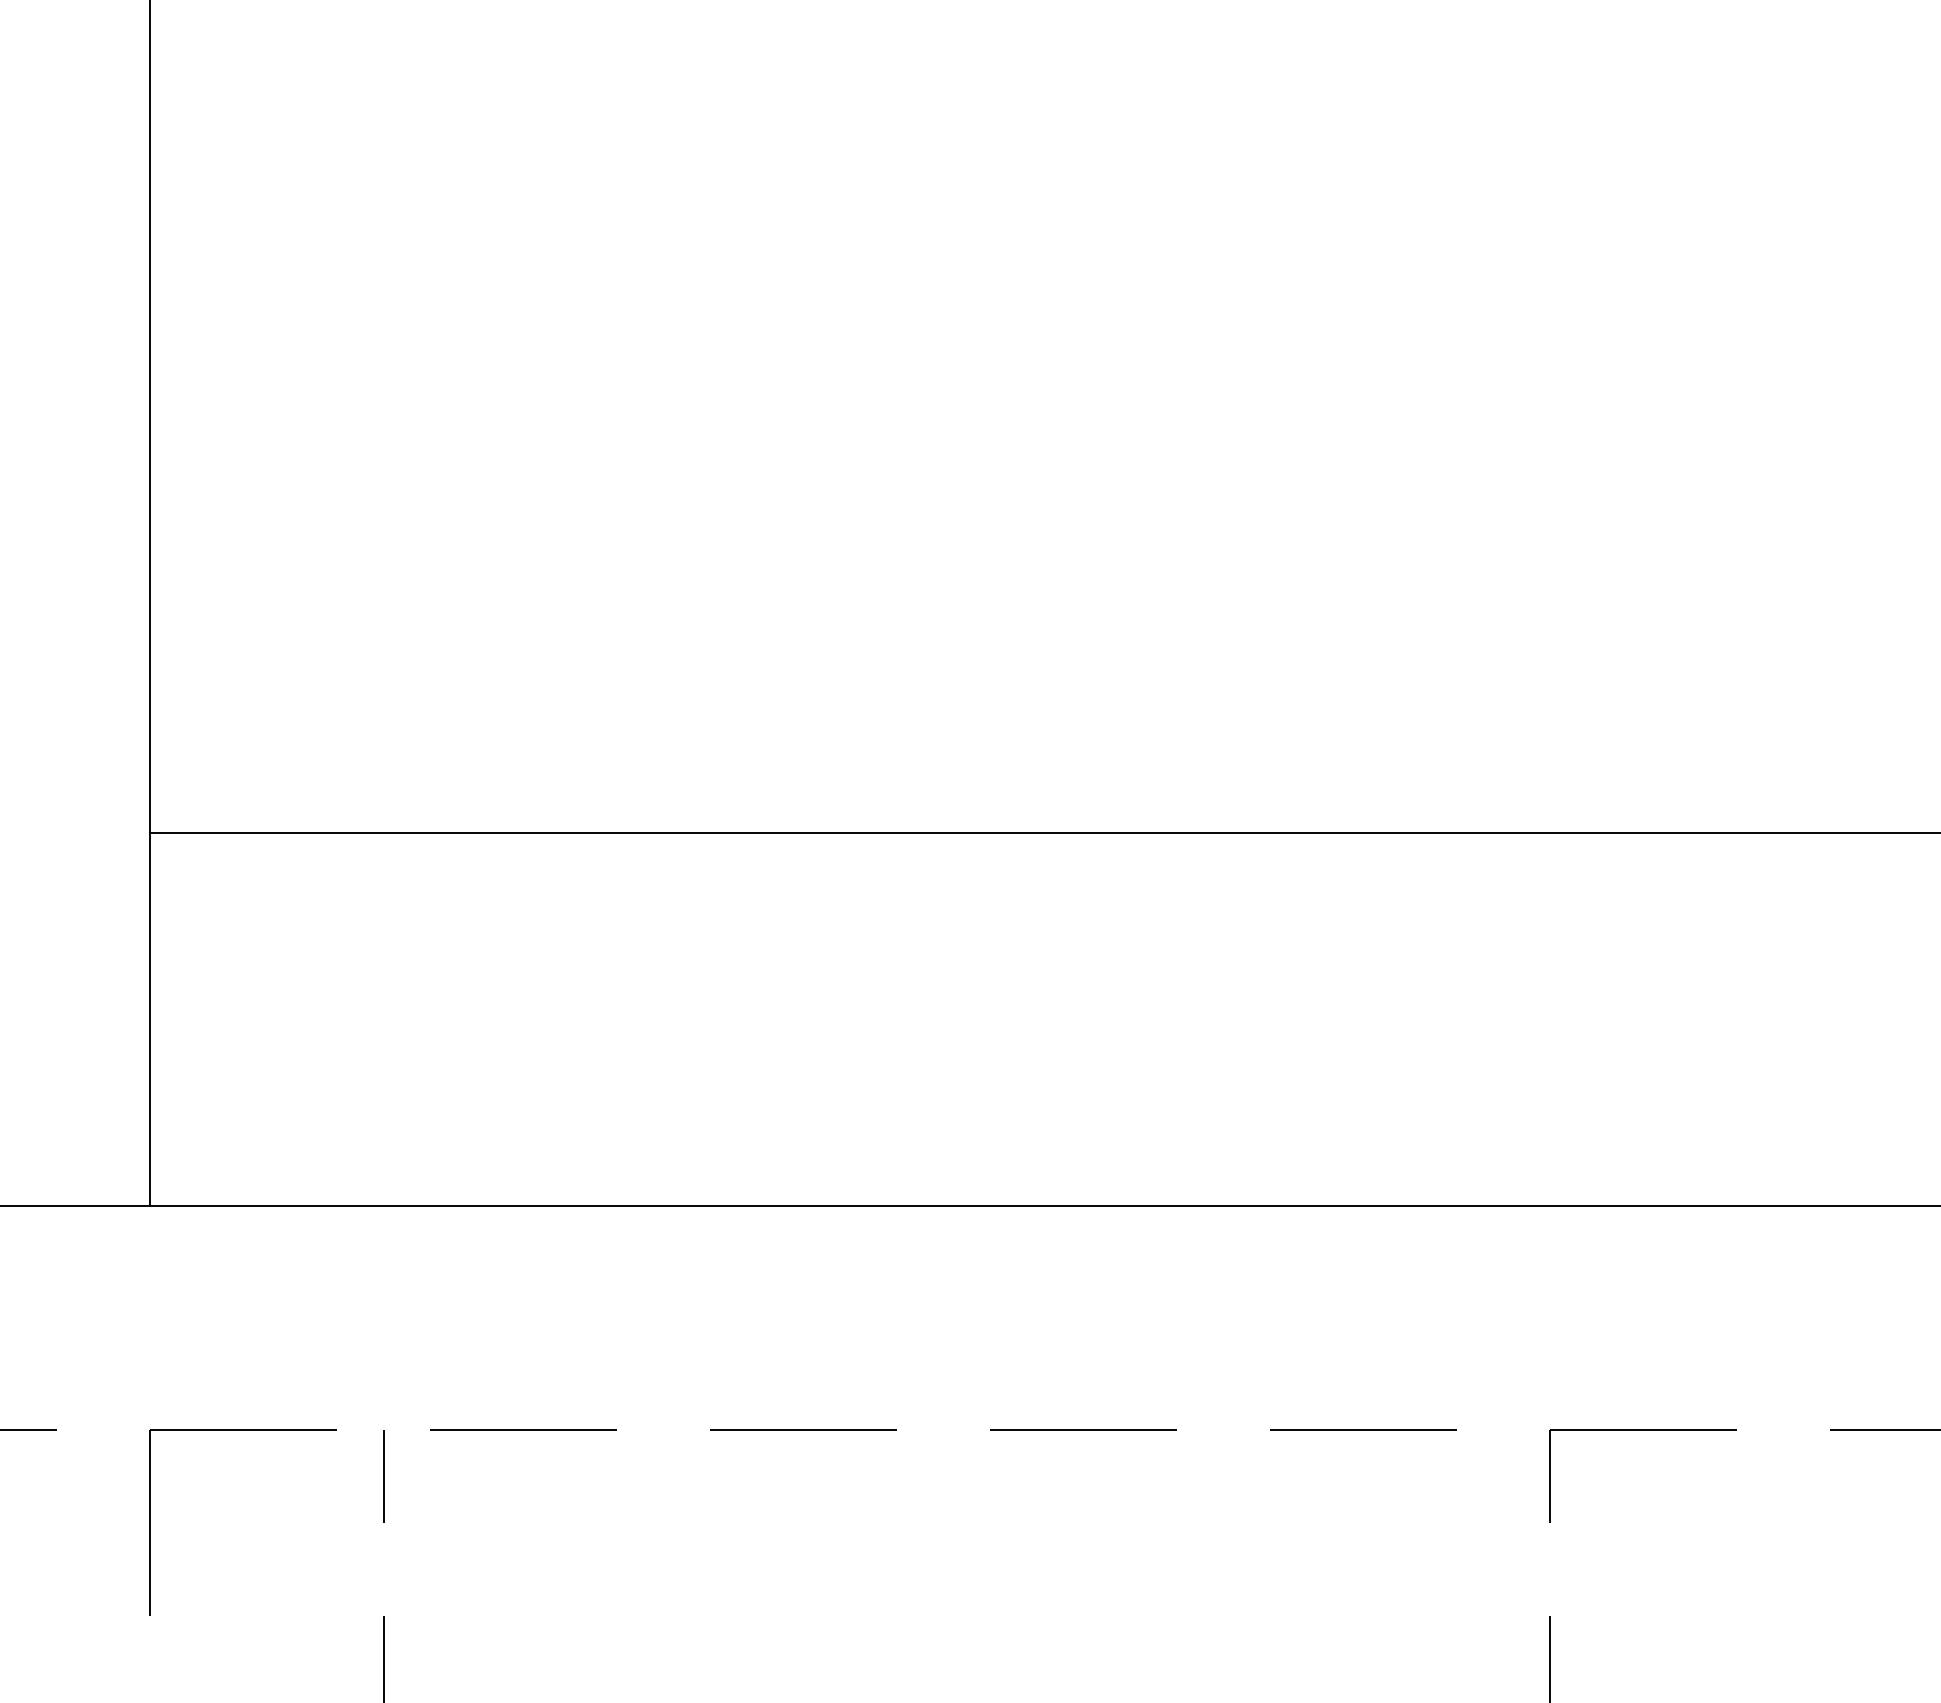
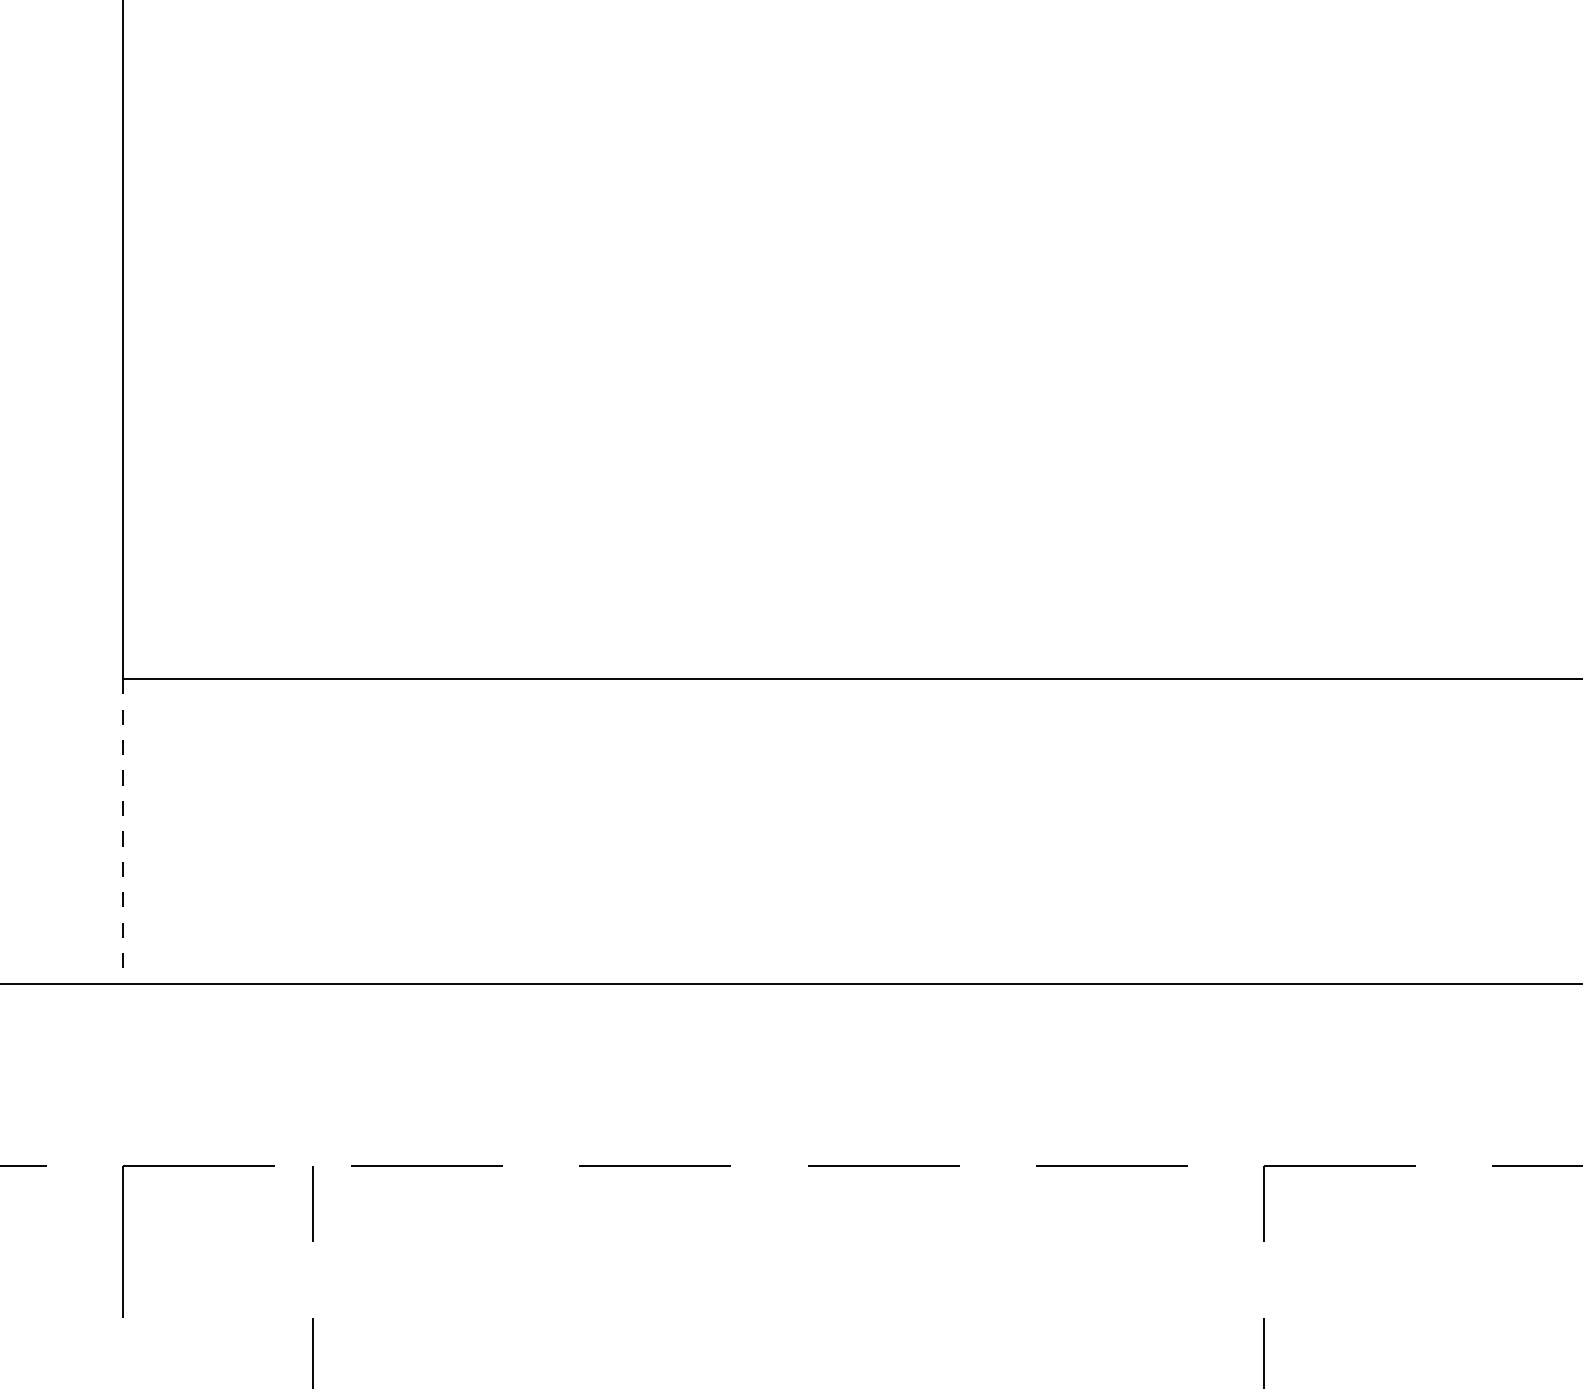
line: (150, 1019) -> (122, 831), solid -> dashed

